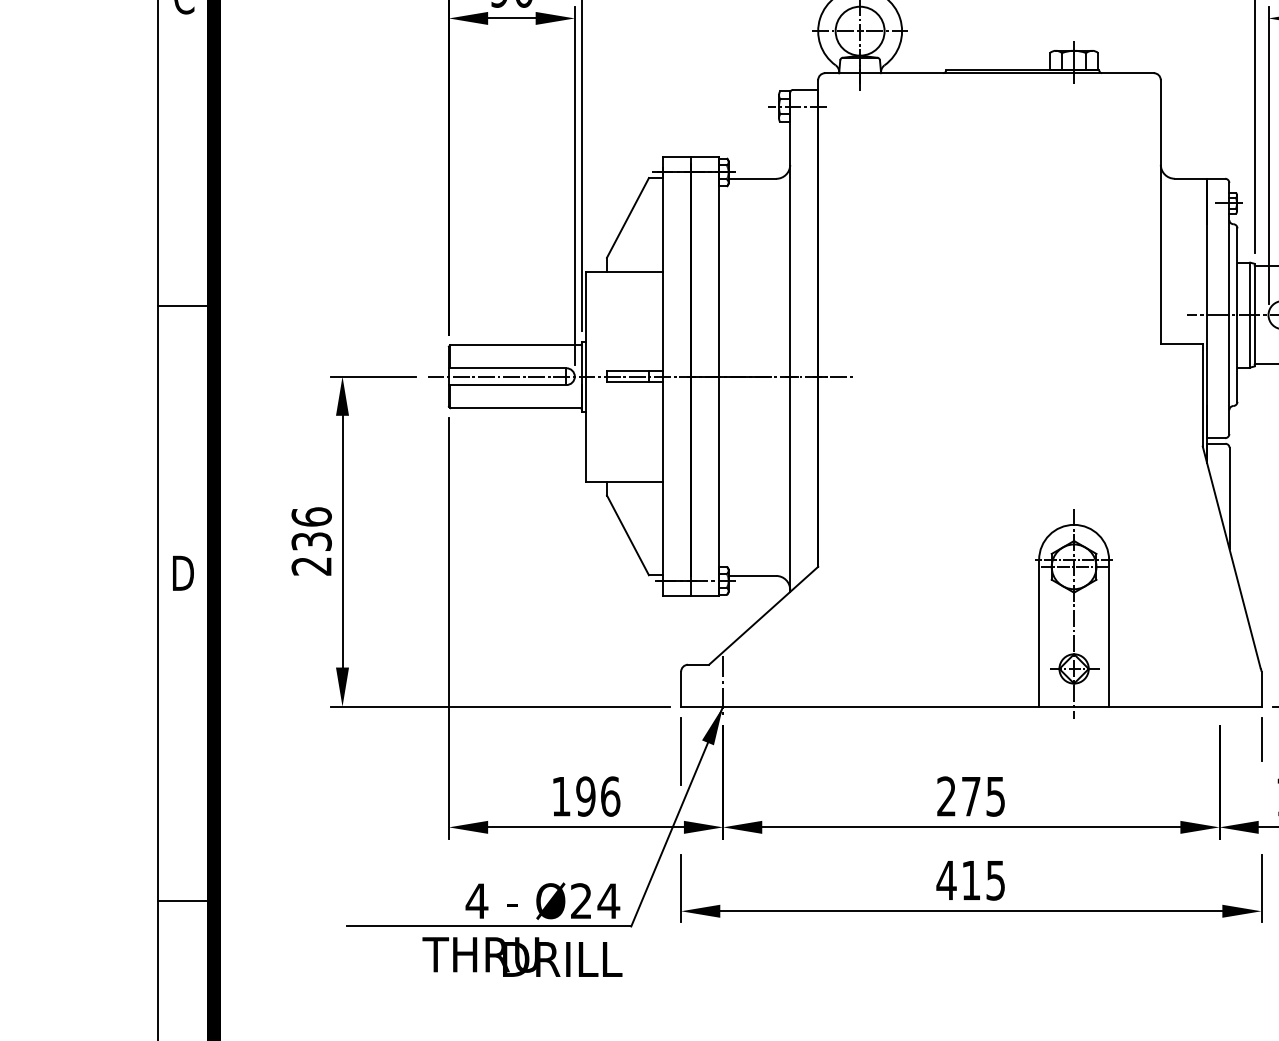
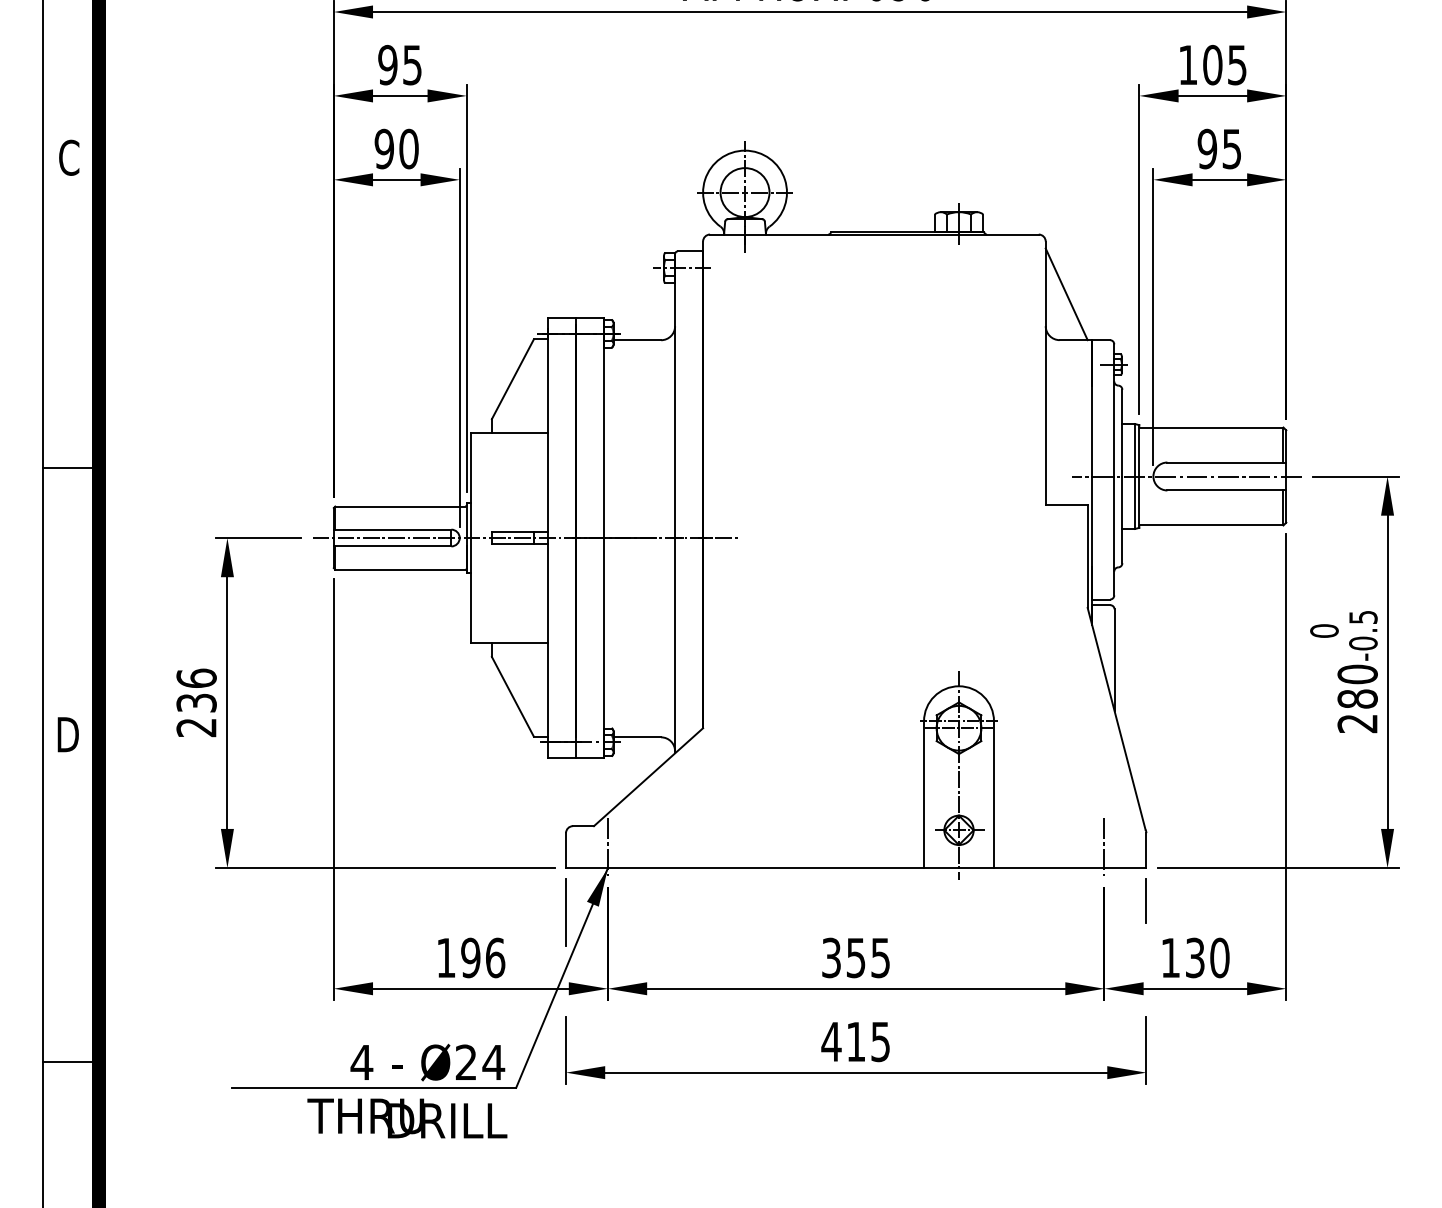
line: (1181, 133) -> (1066, 294), added
line: (1219, 685) -> (1104, 846), added
text: (958, 797) -> (843, 958), 275 -> 355

